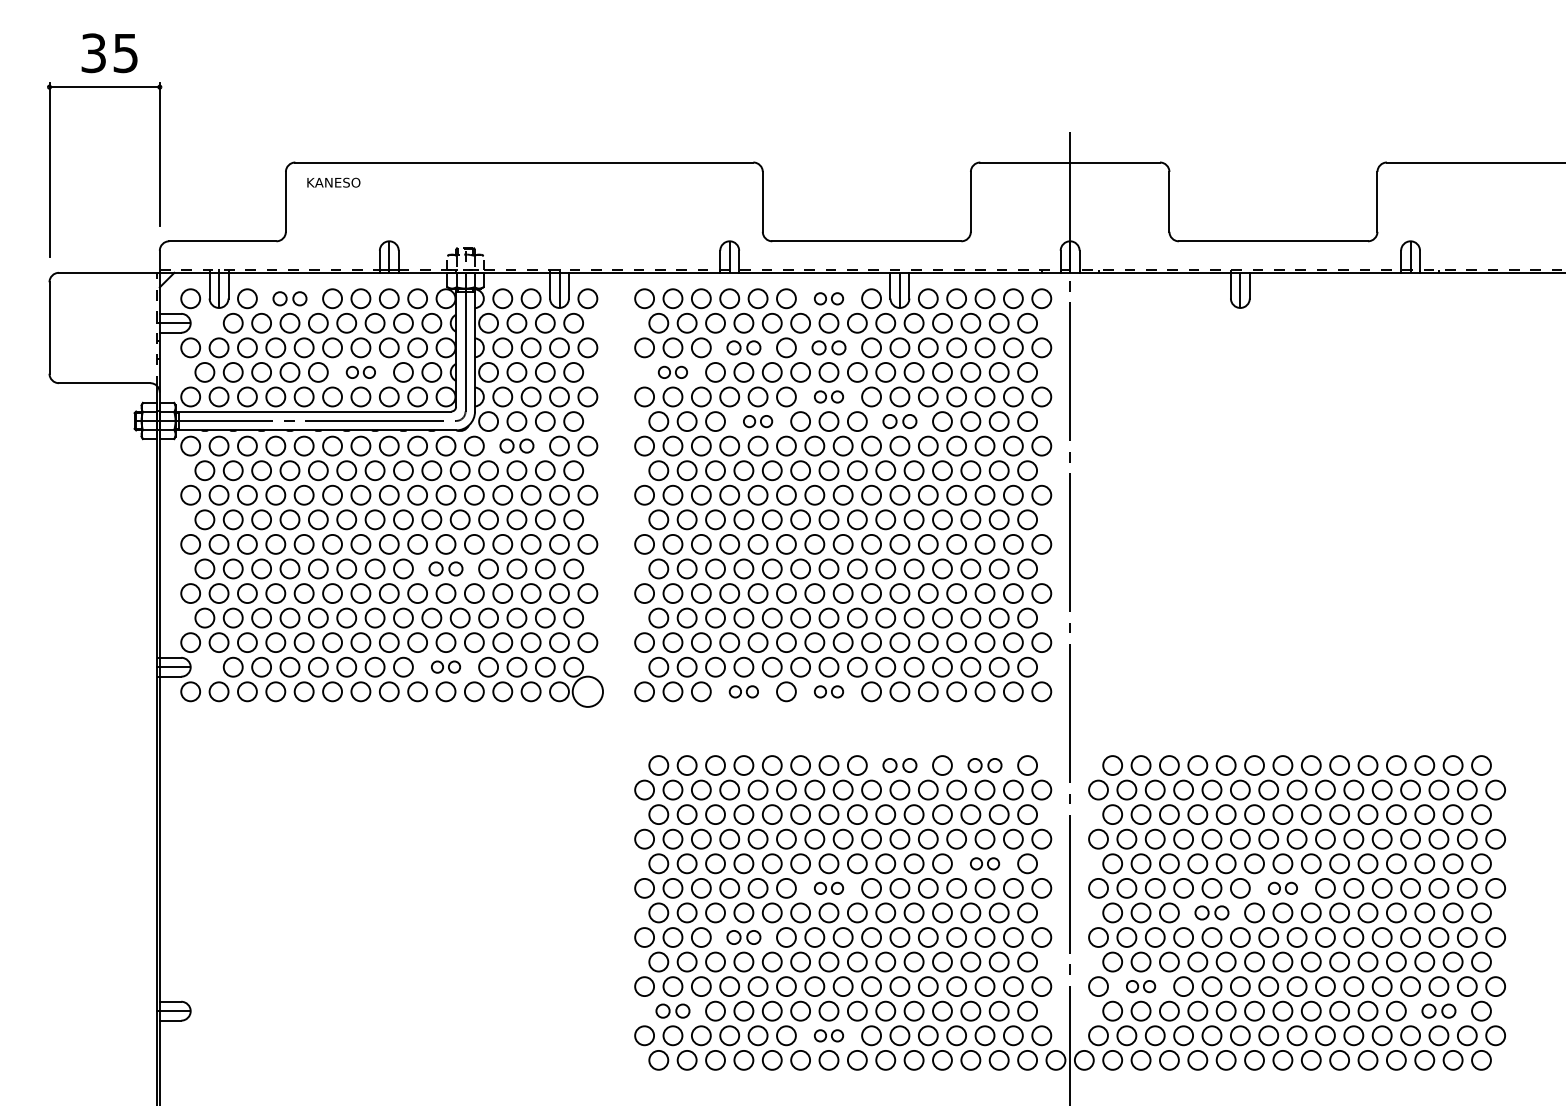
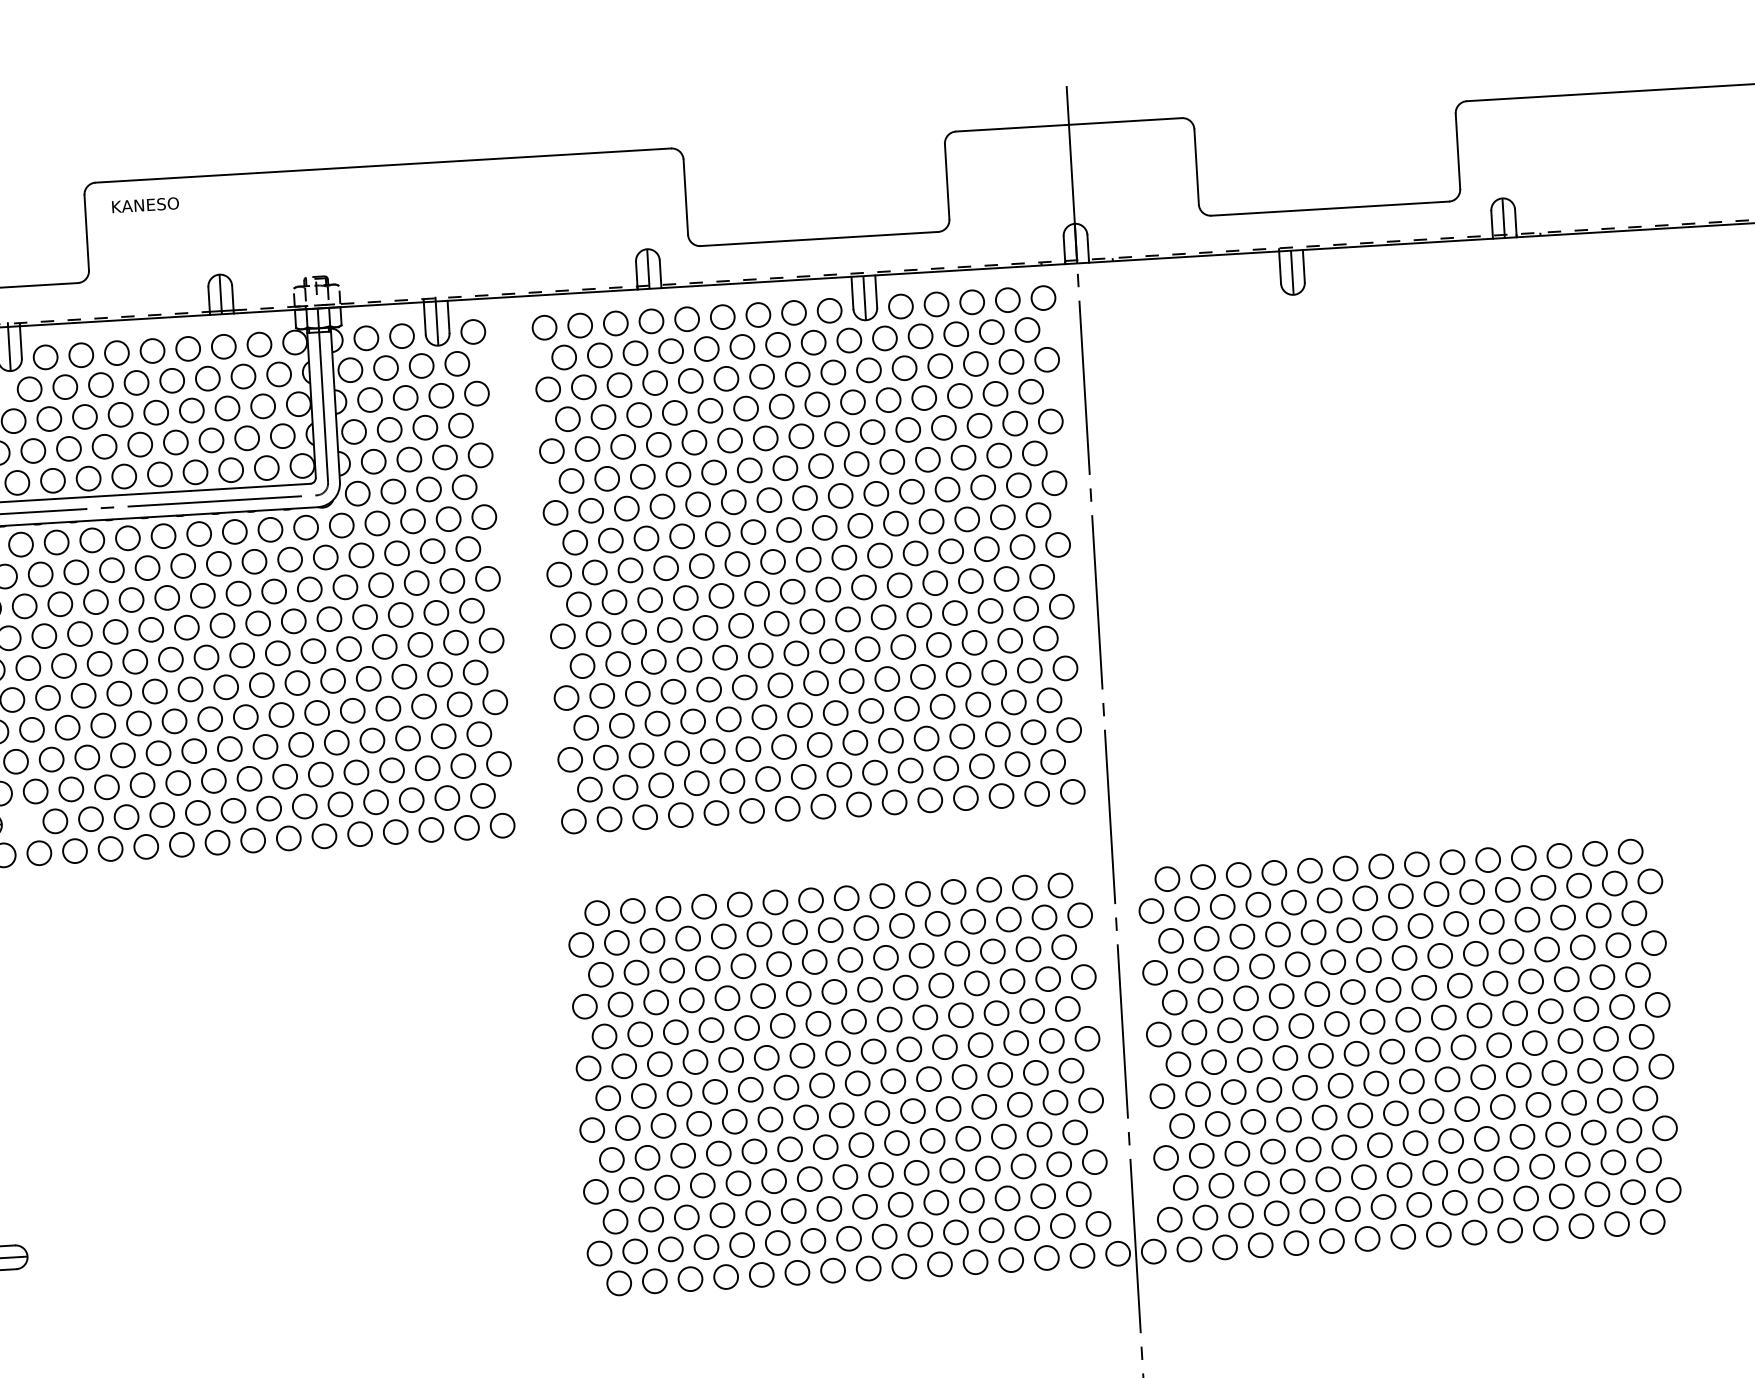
part: (289, 298) -> (98, 353), size x1.43
part: (828, 298) -> (775, 313), size x1.67
part: (743, 347) -> (672, 381), size x1.43
part: (828, 347) -> (779, 375), size x1.43
part: (360, 372) -> (193, 441), size x1.67
part: (672, 372) -> (585, 418), size x1.67
part: (828, 396) -> (782, 436), size x1.67
part: (757, 421) -> (695, 473), size x1.67
part: (899, 421) -> (873, 462), size x1.43
part: (516, 445) -> (394, 521), size x1.43
part: (445, 568) -> (314, 681), size x1.43
part: (445, 666) -> (321, 804), size x1.67
circle: (587, 691) -> (502, 825), size x0.62
part: (743, 691) -> (698, 813), size x1.67
part: (828, 691) -> (804, 807), size x1.67
part: (899, 765) -> (899, 895), size x1.43
part: (984, 765) -> (1006, 888), size x1.43
part: (984, 863) -> (1013, 1011), size x1.67
part: (828, 888) -> (819, 1054), size x1.67
part: (1282, 888) -> (1389, 1020), size x1.67
part: (1211, 912) -> (1302, 1056), size x1.43
part: (743, 937) -> (716, 1122), size x1.43
part: (1140, 986) -> (1218, 1154), size x1.67
part: (672, 1010) -> (632, 1219), size x1.43
part: (1438, 1010) -> (1594, 1162), size x1.43
part: (828, 1035) -> (830, 1239), size x1.67

